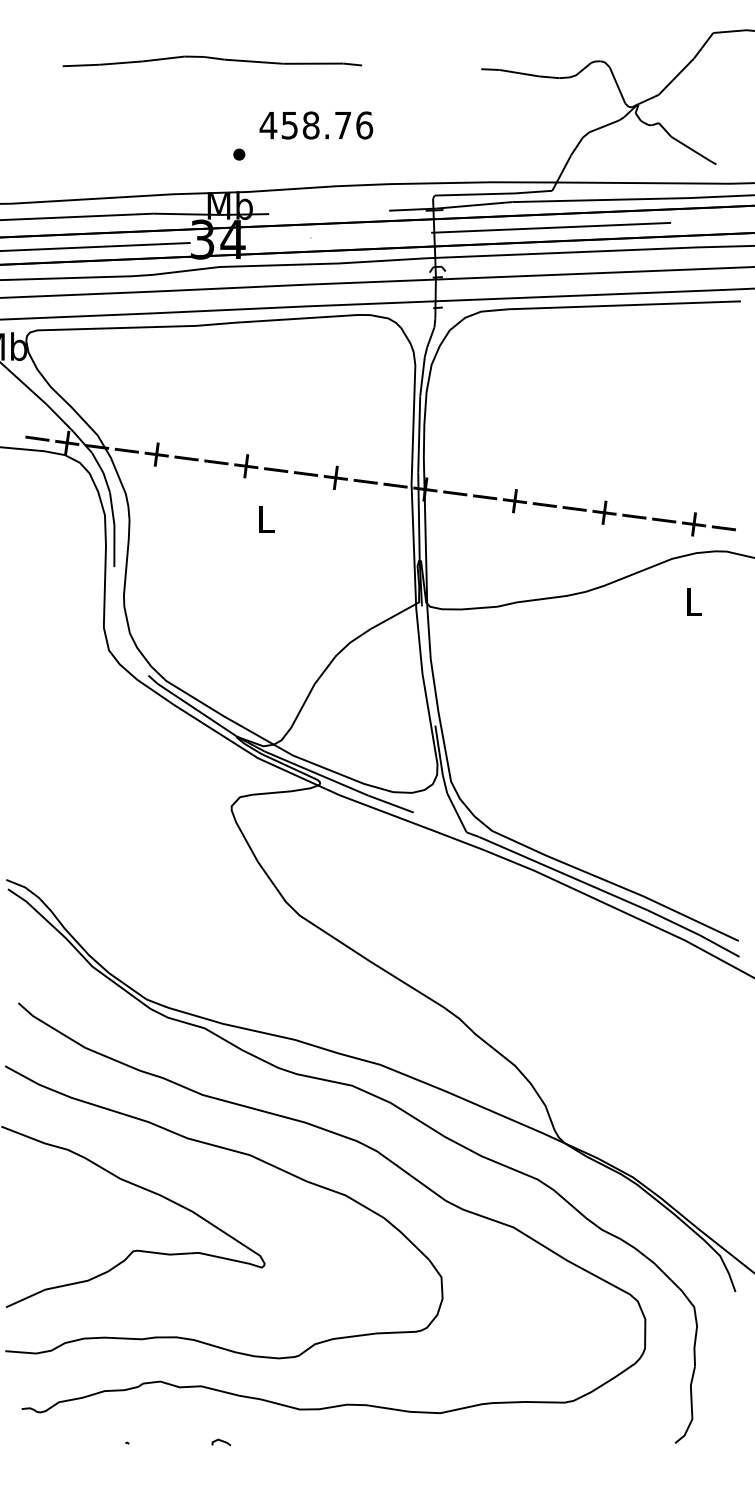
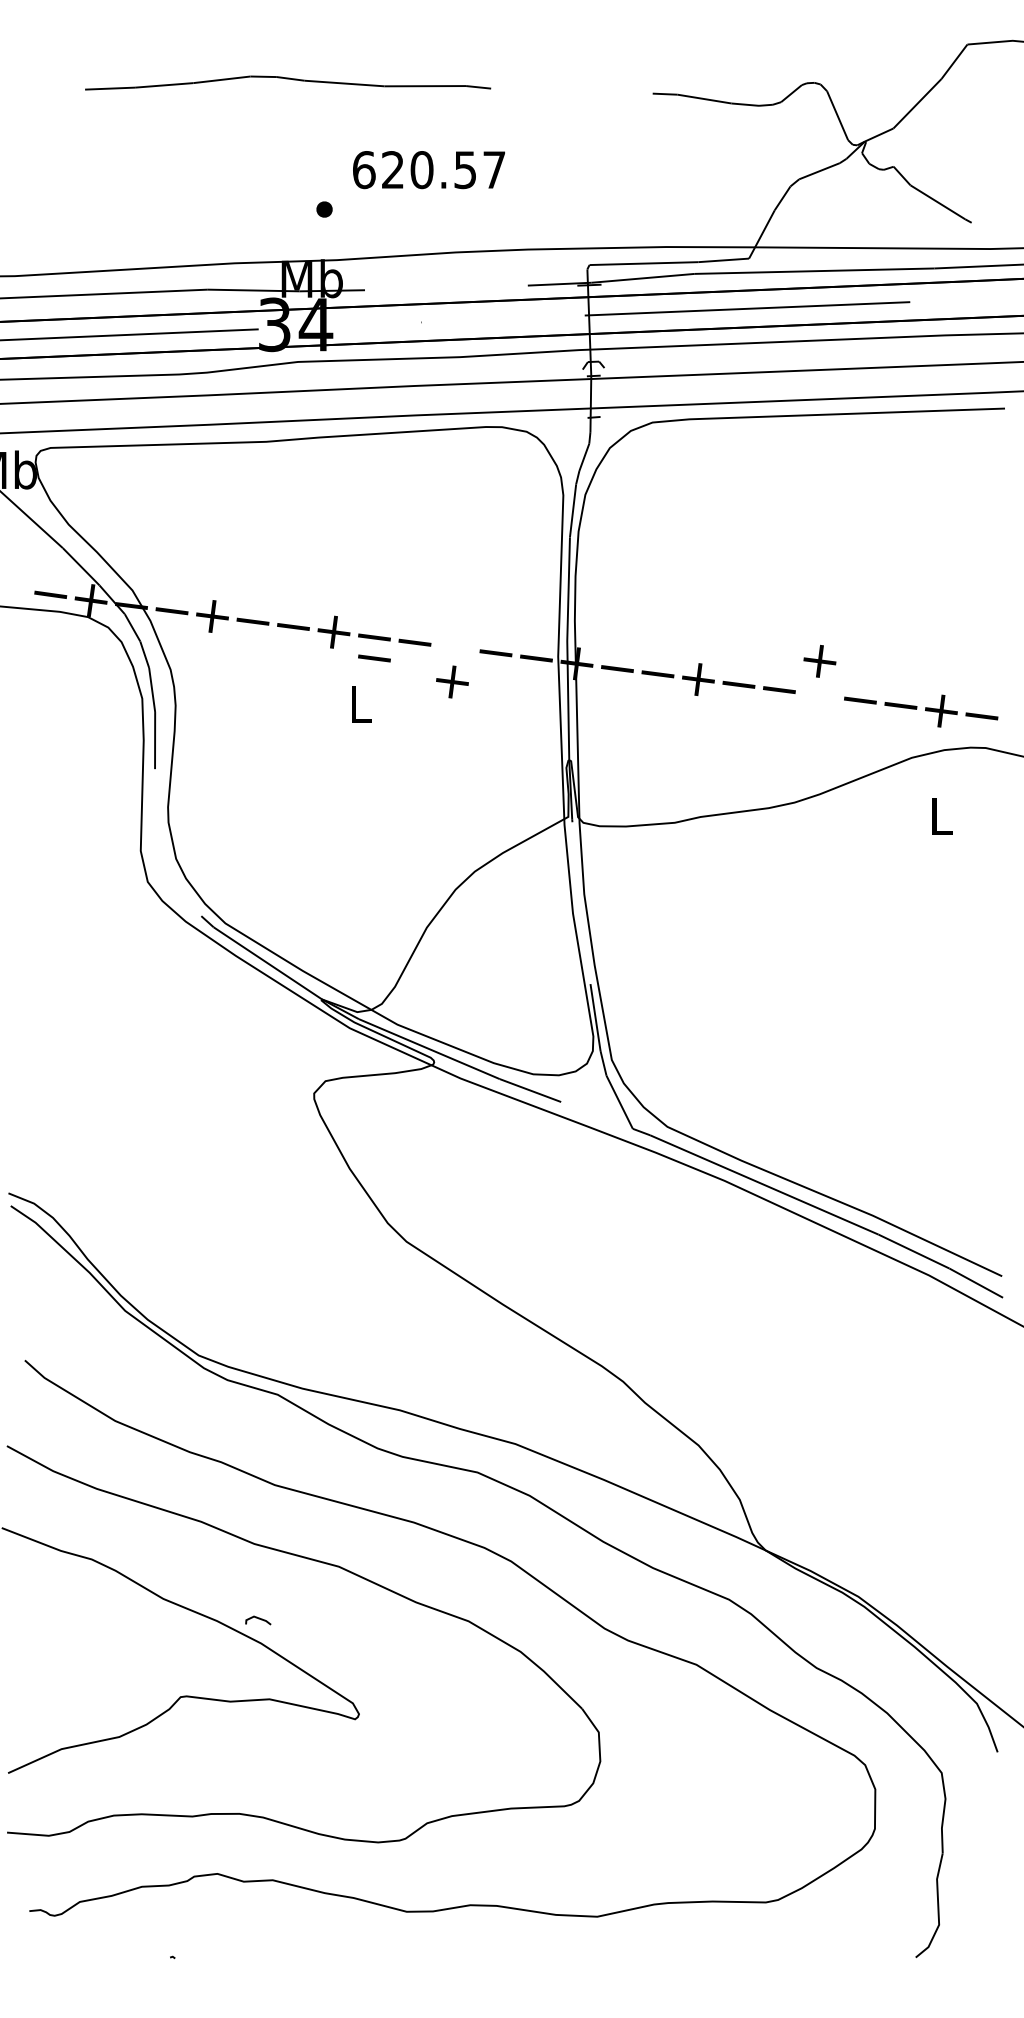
text: (316, 125) -> (429, 170), 458.76 -> 620.57
part: (335, 477) -> (452, 681), moved
part: (276, 485) -> (374, 658), added
part: (604, 512) -> (819, 661), moved
line: (221, 1441) -> (258, 1619), moved

